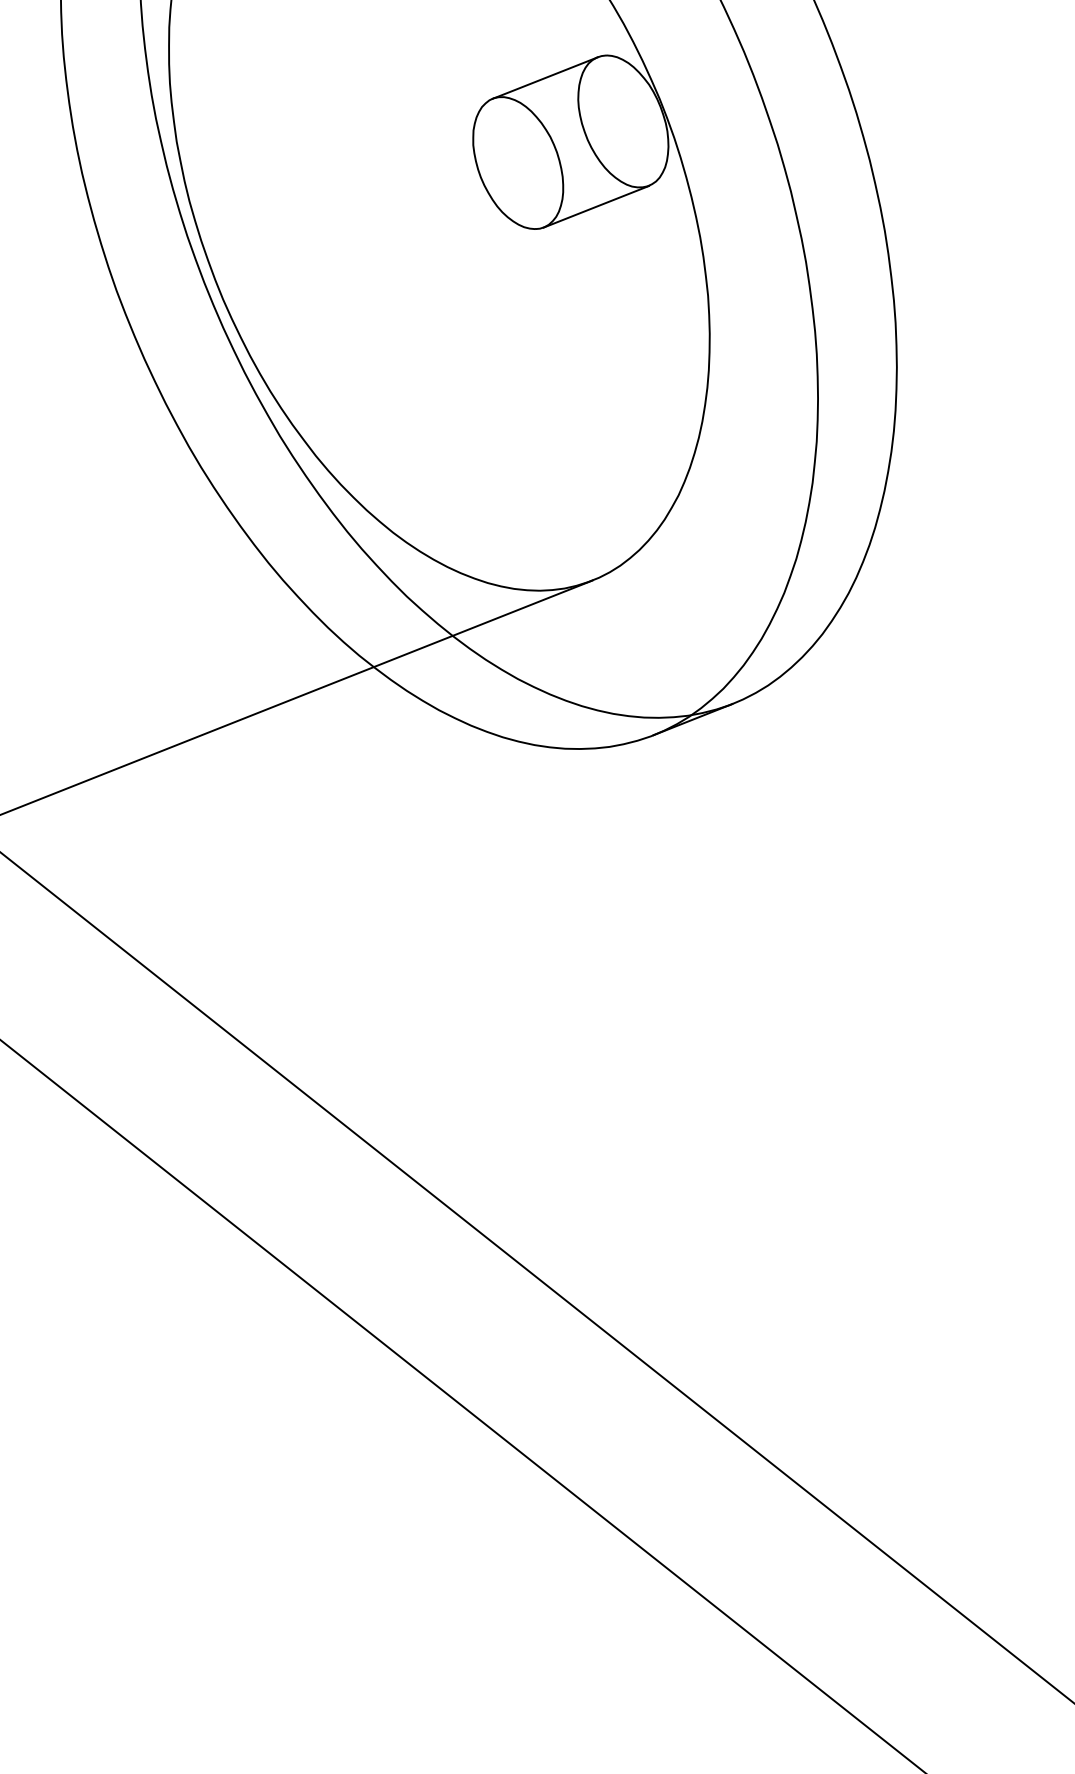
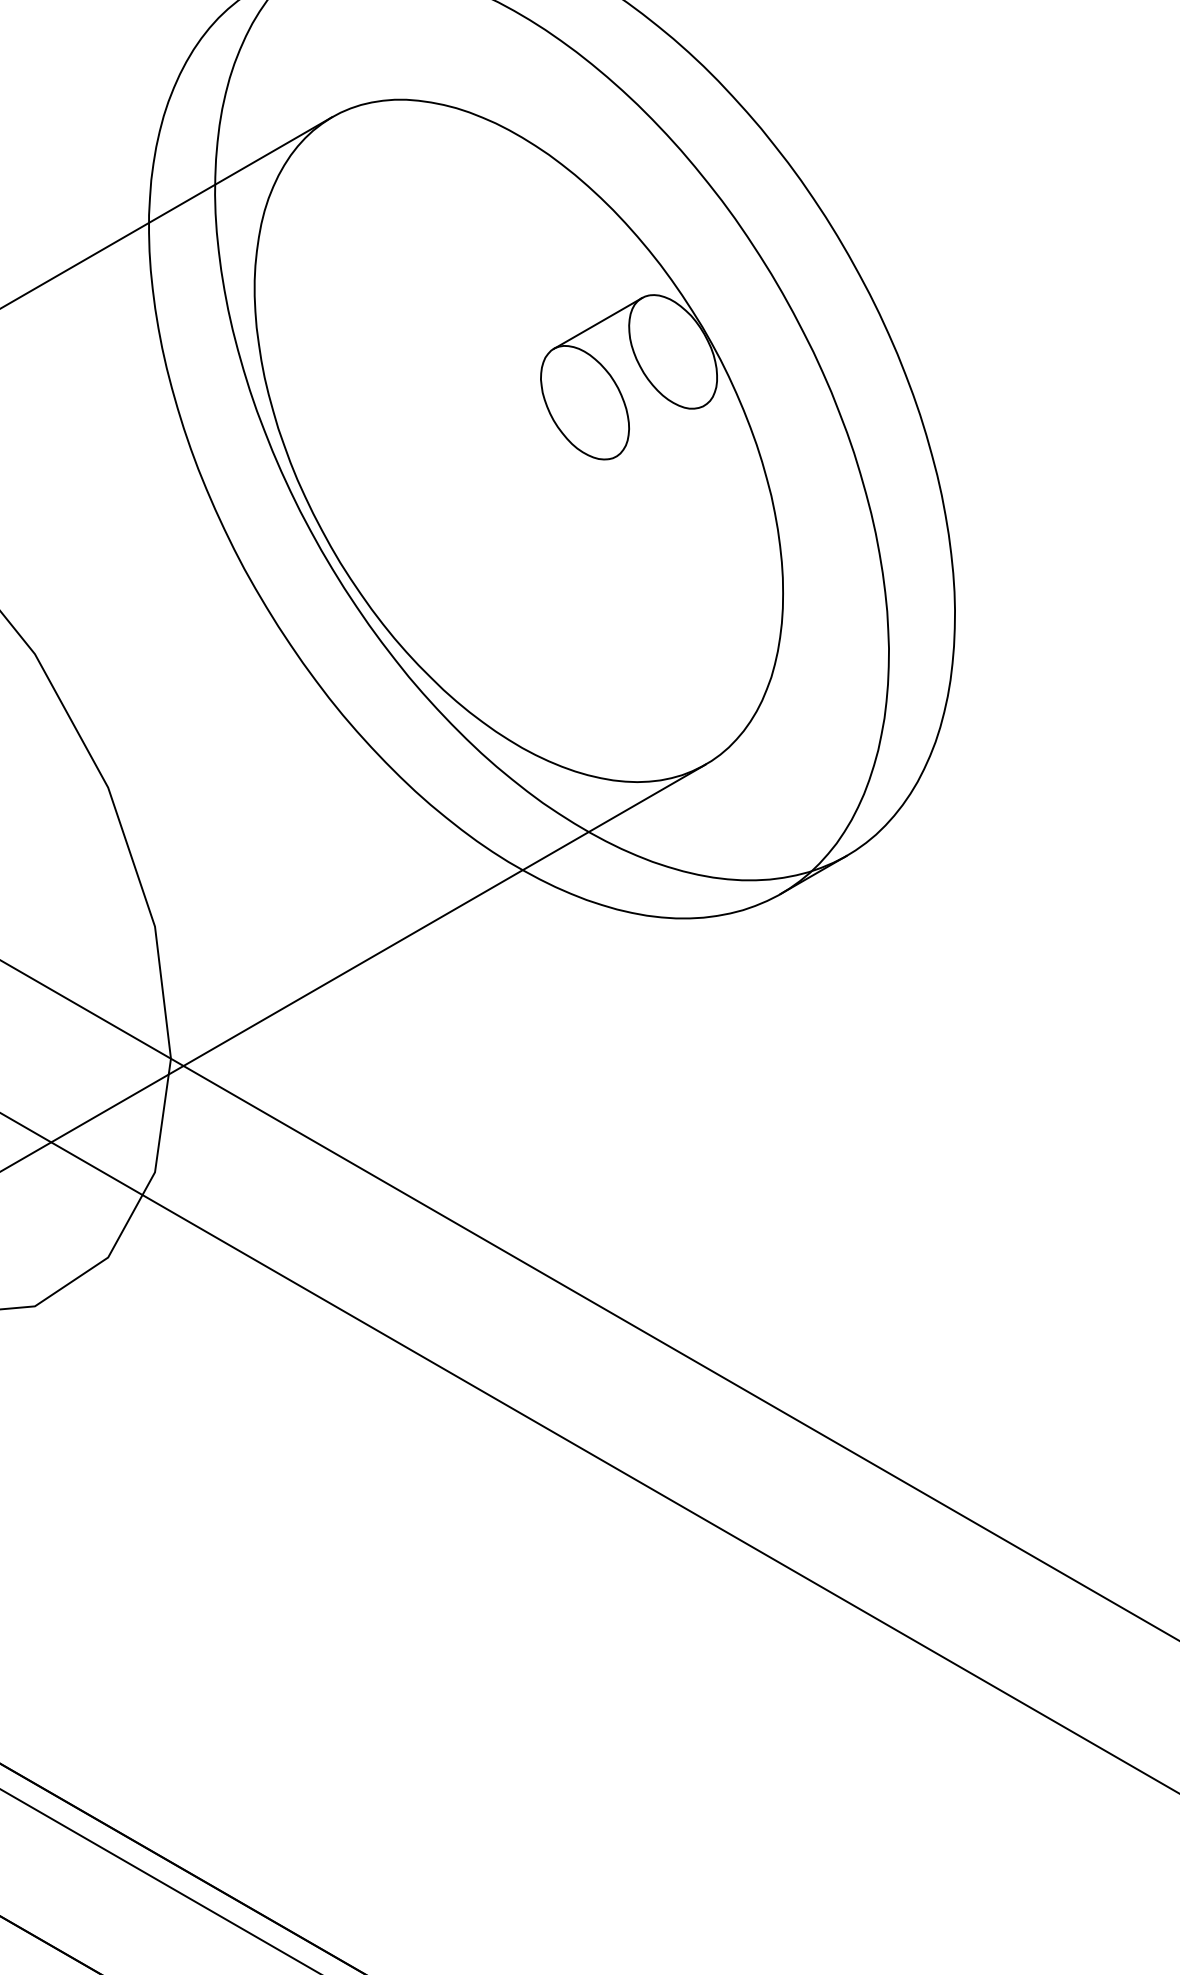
line: (596, 205) -> (660, 430), removed

